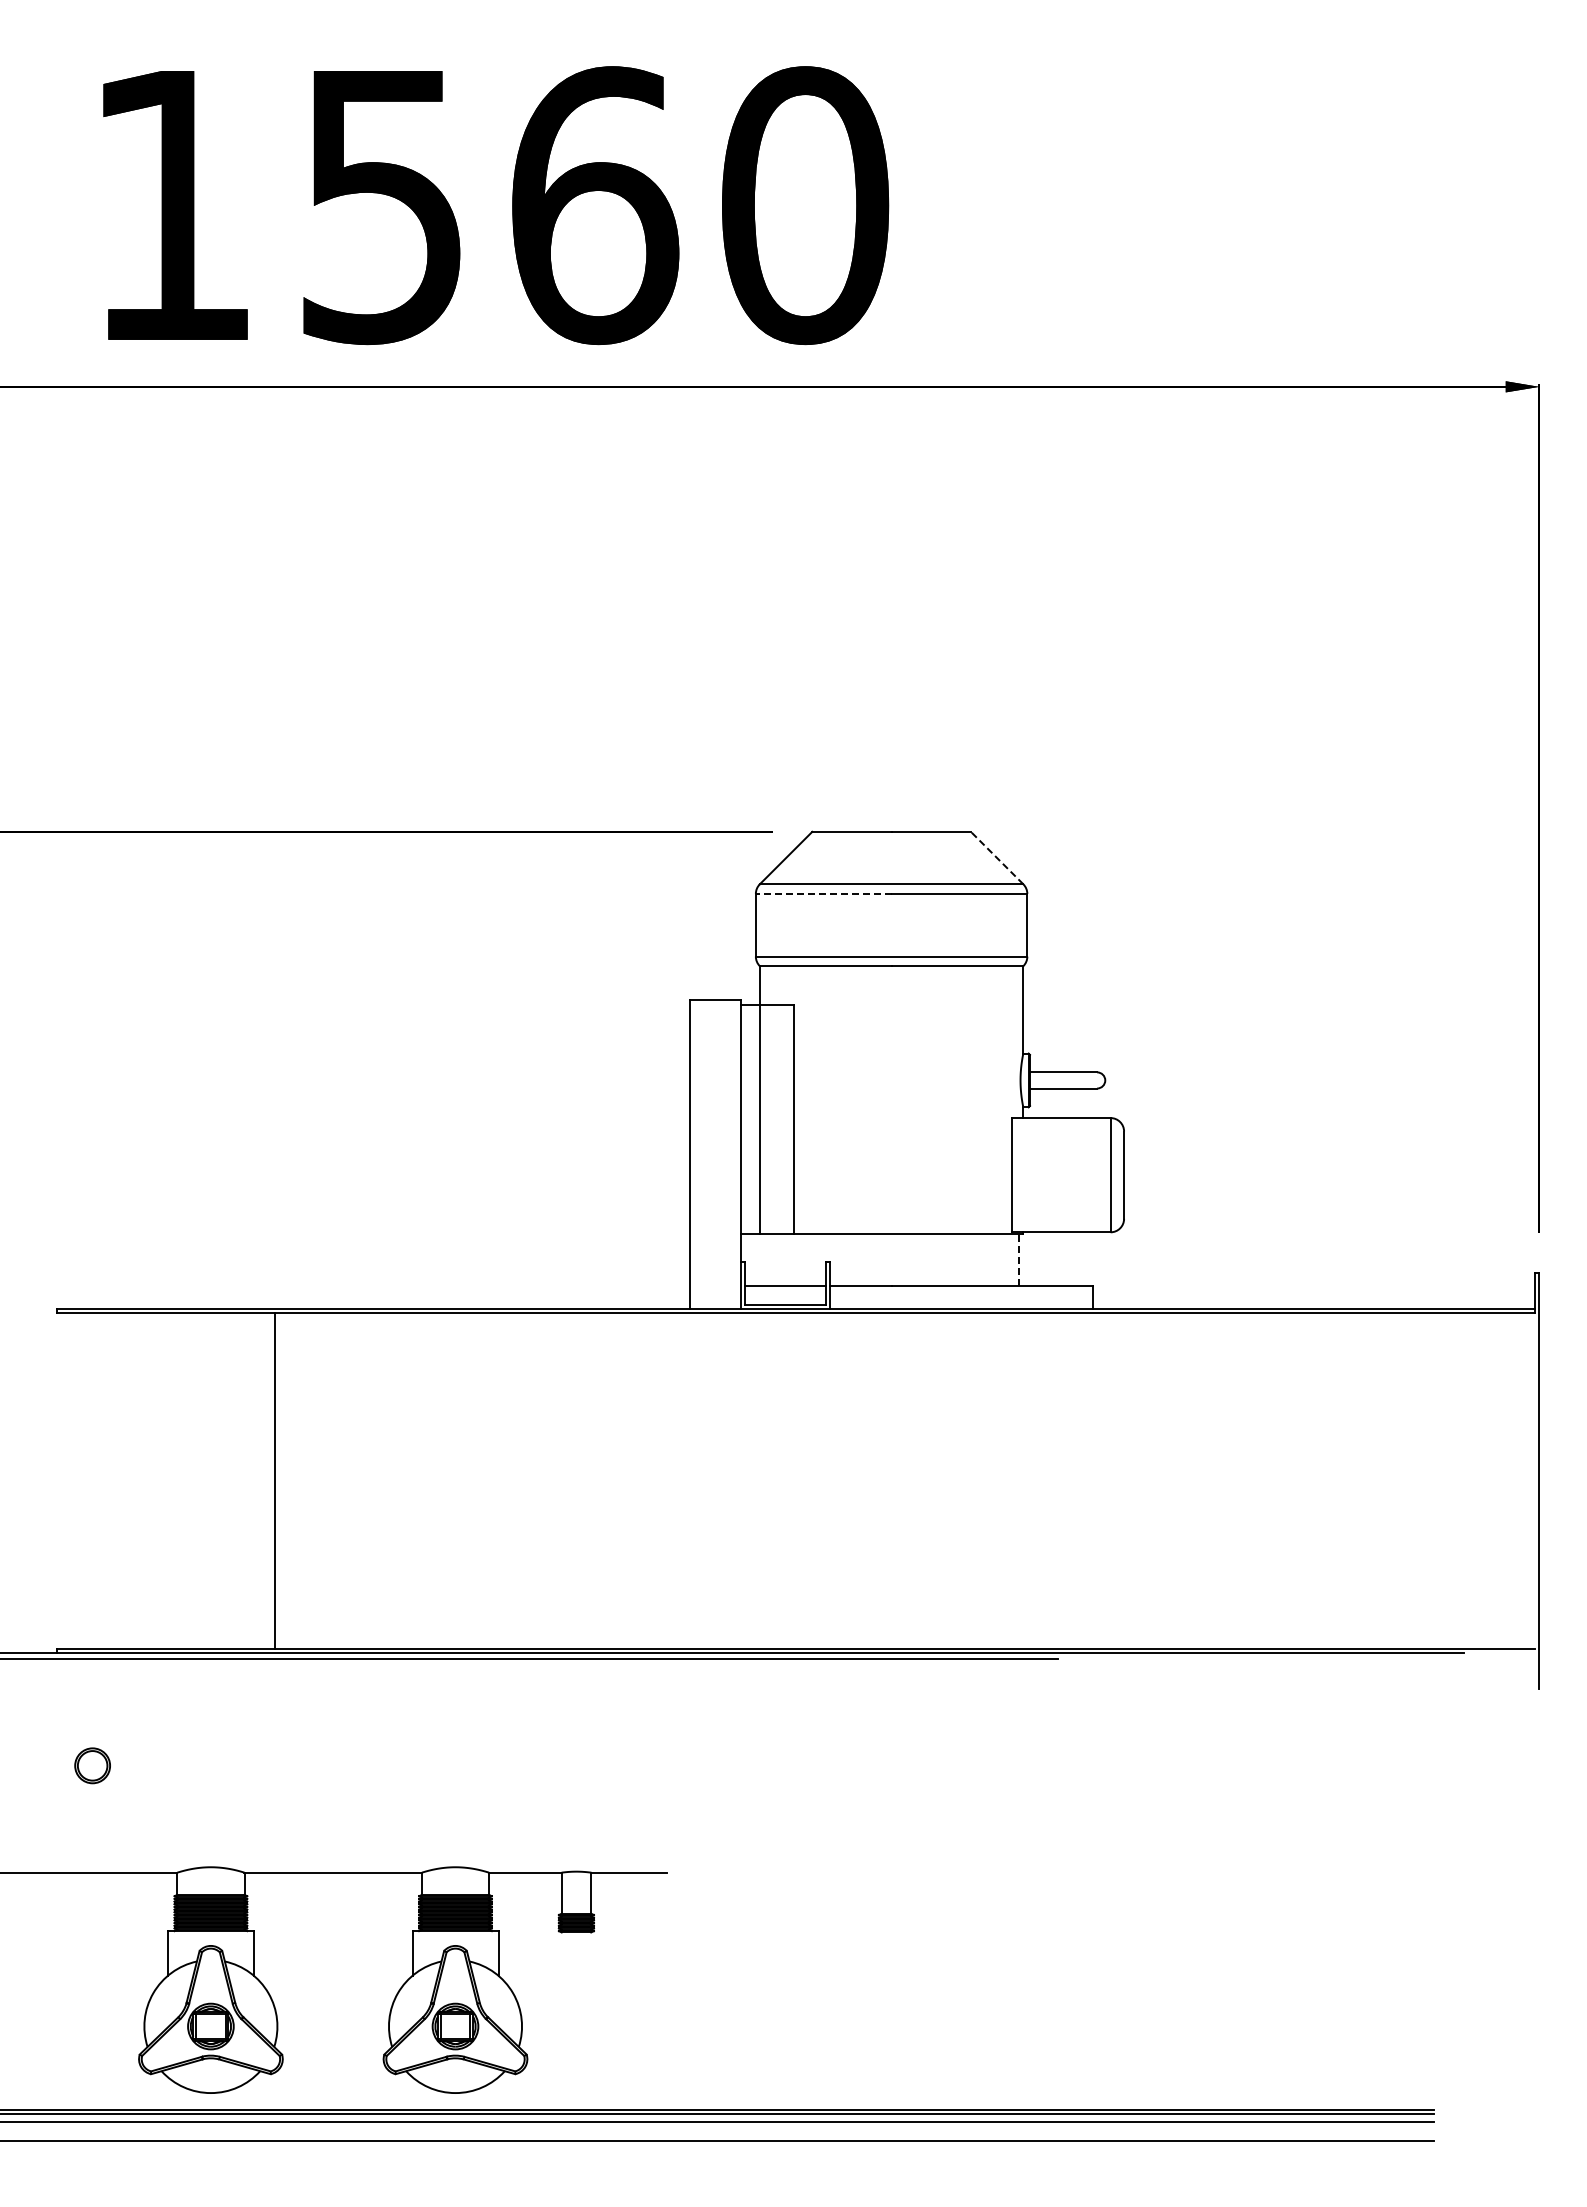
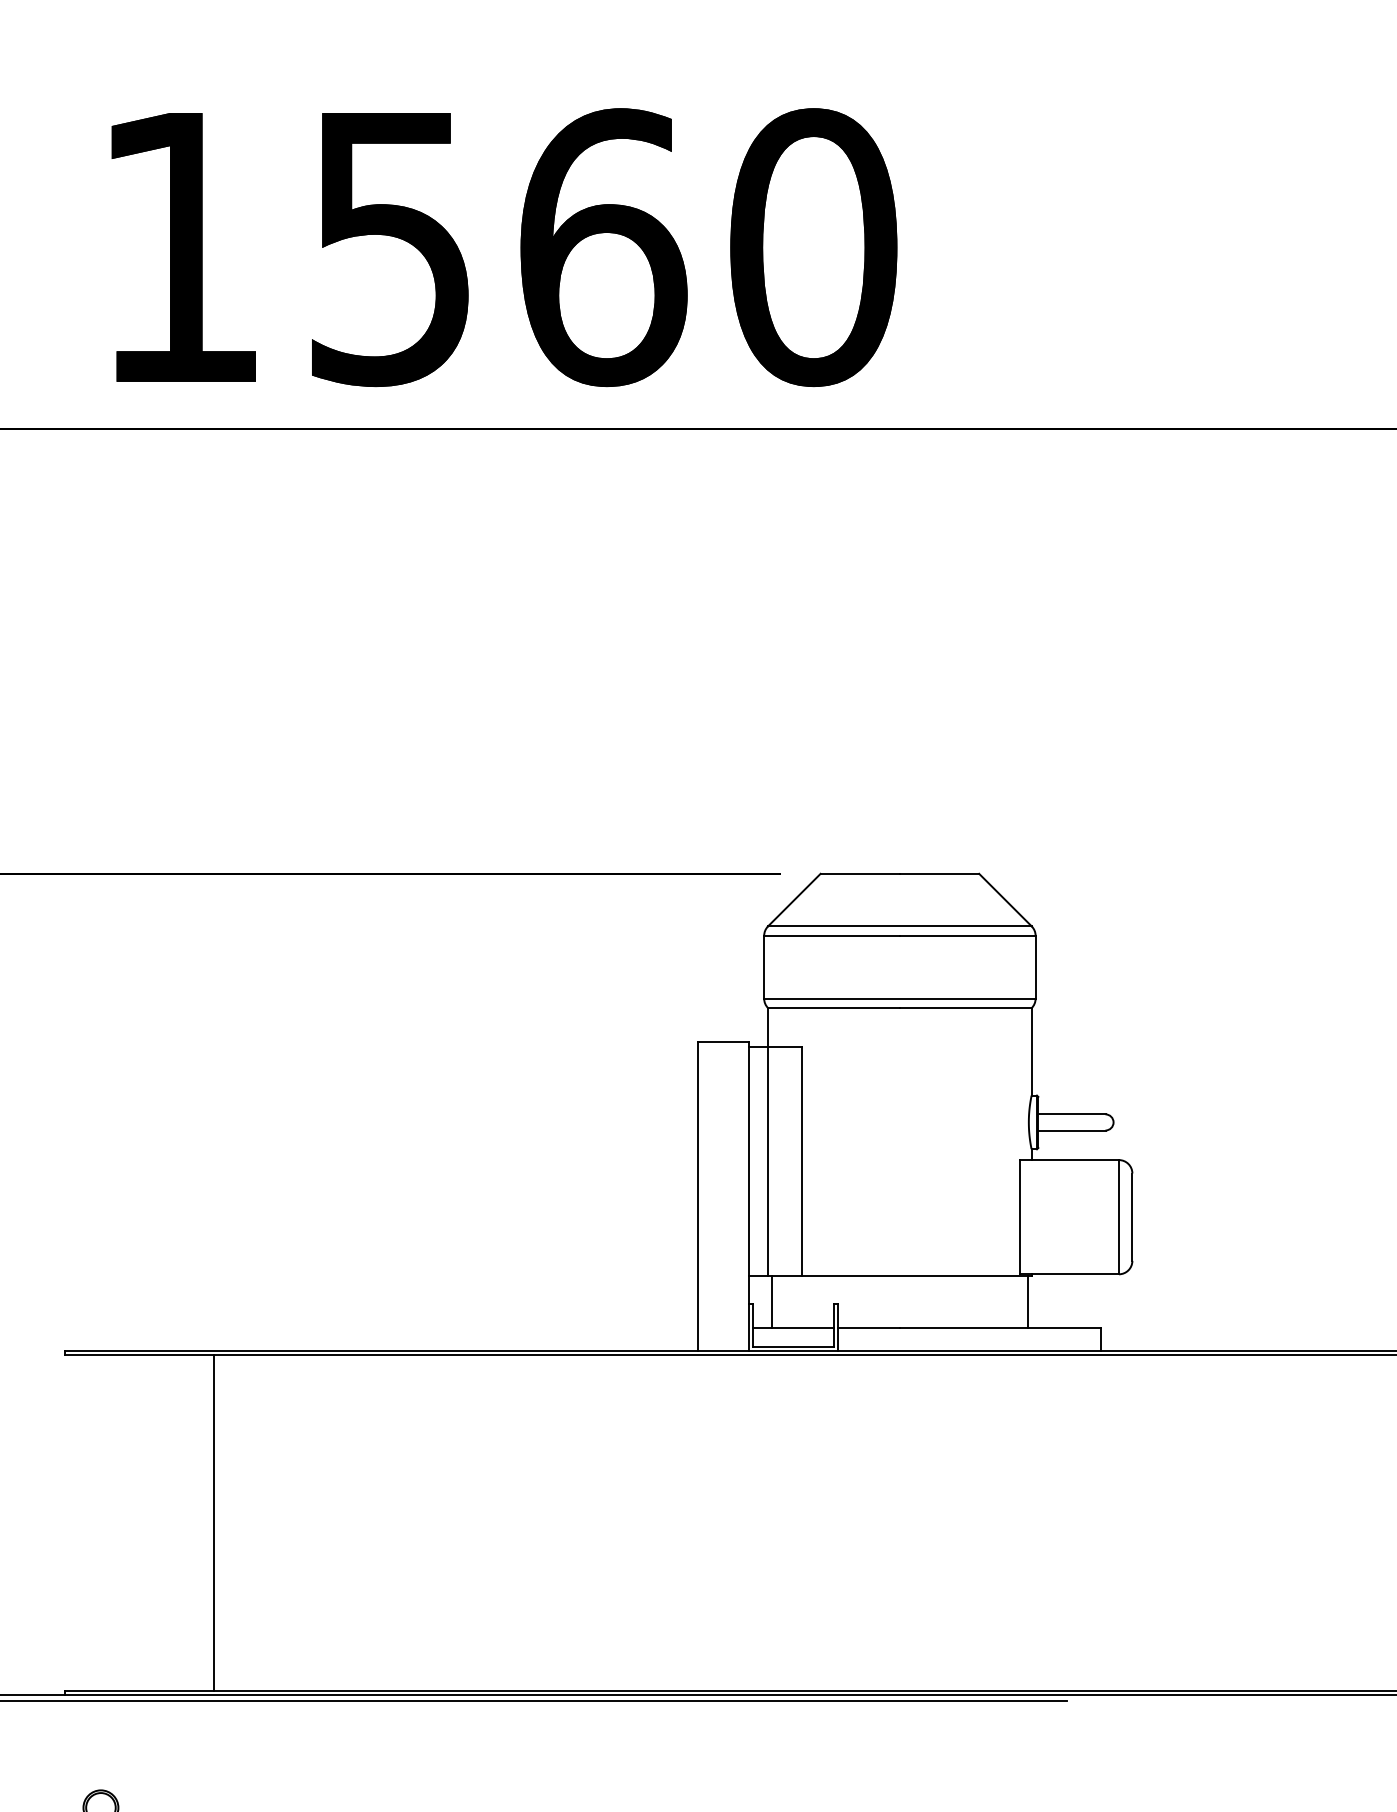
line: (996, 857) -> (1004, 899), dashed -> solid
line: (823, 893) -> (831, 935), dashed -> solid
line: (763, 1259) -> (771, 1301), added
line: (1019, 1259) -> (1027, 1301), dashed -> solid
line: (275, 1480) -> (214, 1522), moved

